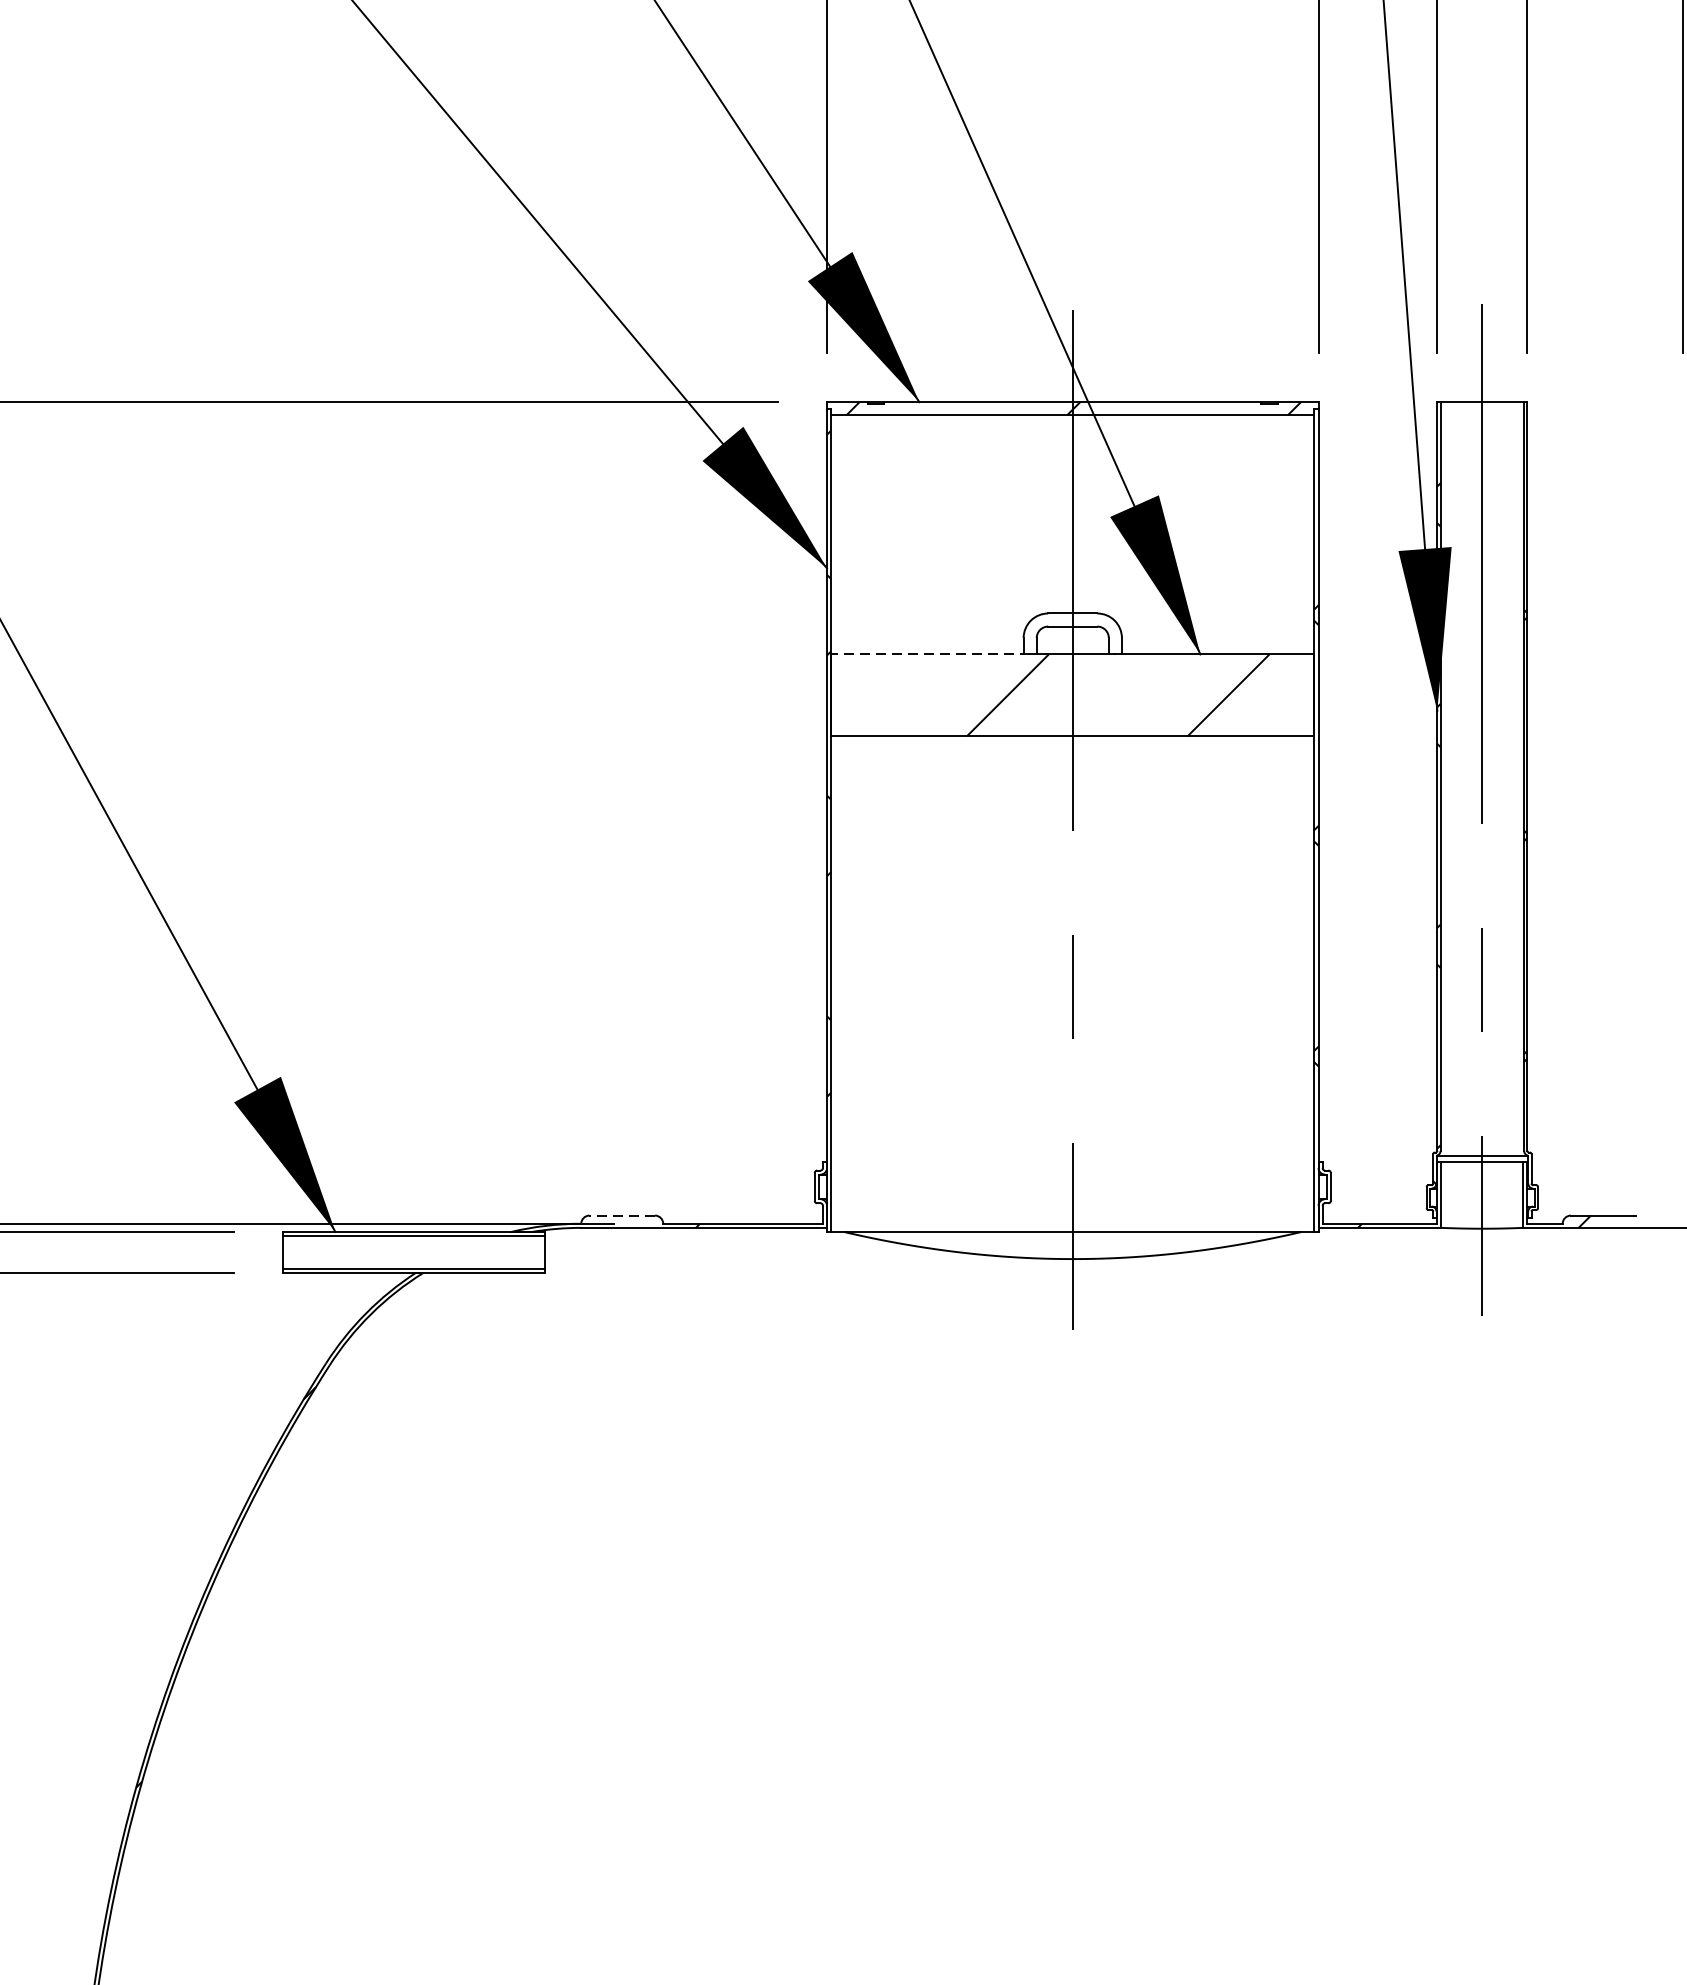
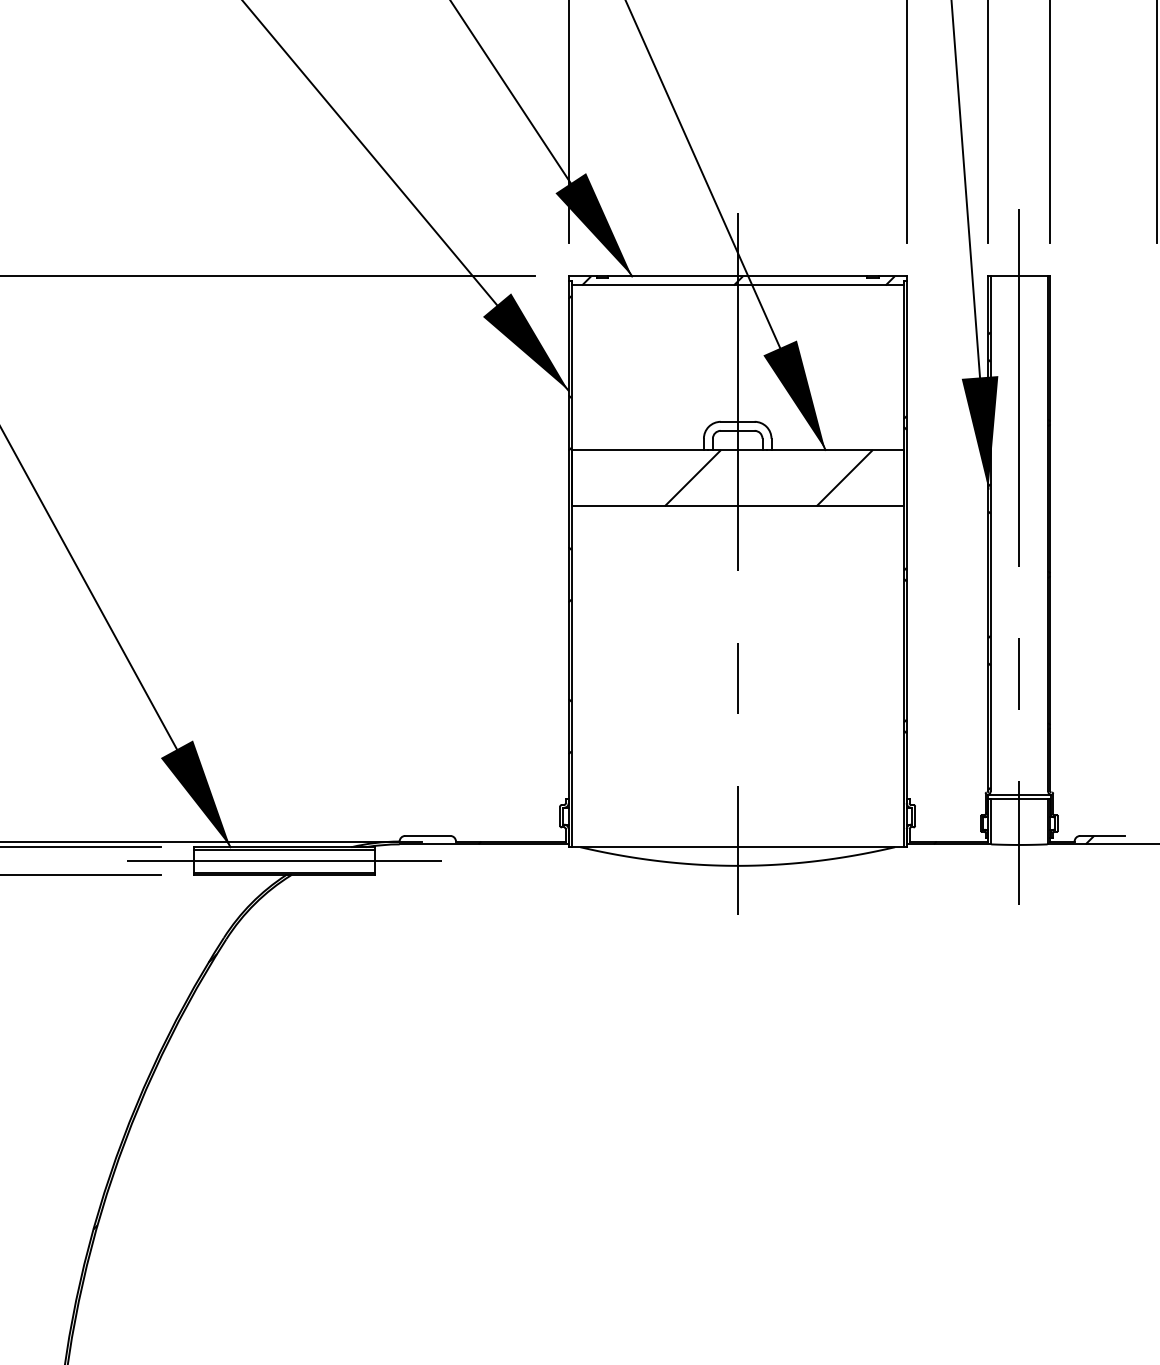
line: (930, 653) -> (639, 449), dashed -> solid
line: (621, 1214) -> (427, 835), dashed -> solid
line: (413, 1252) -> (284, 861), added

